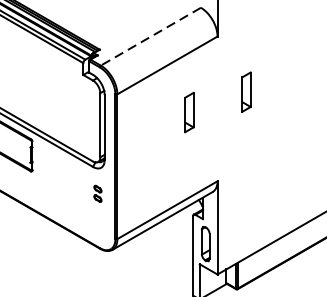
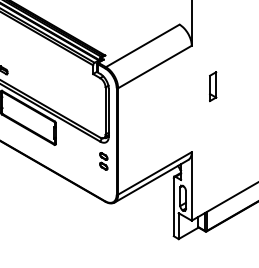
line: (150, 37) -> (142, 46), dashed -> solid
part: (189, 112) -> (171, 101), removed
part: (97, 193) -> (103, 161), size x1.43

